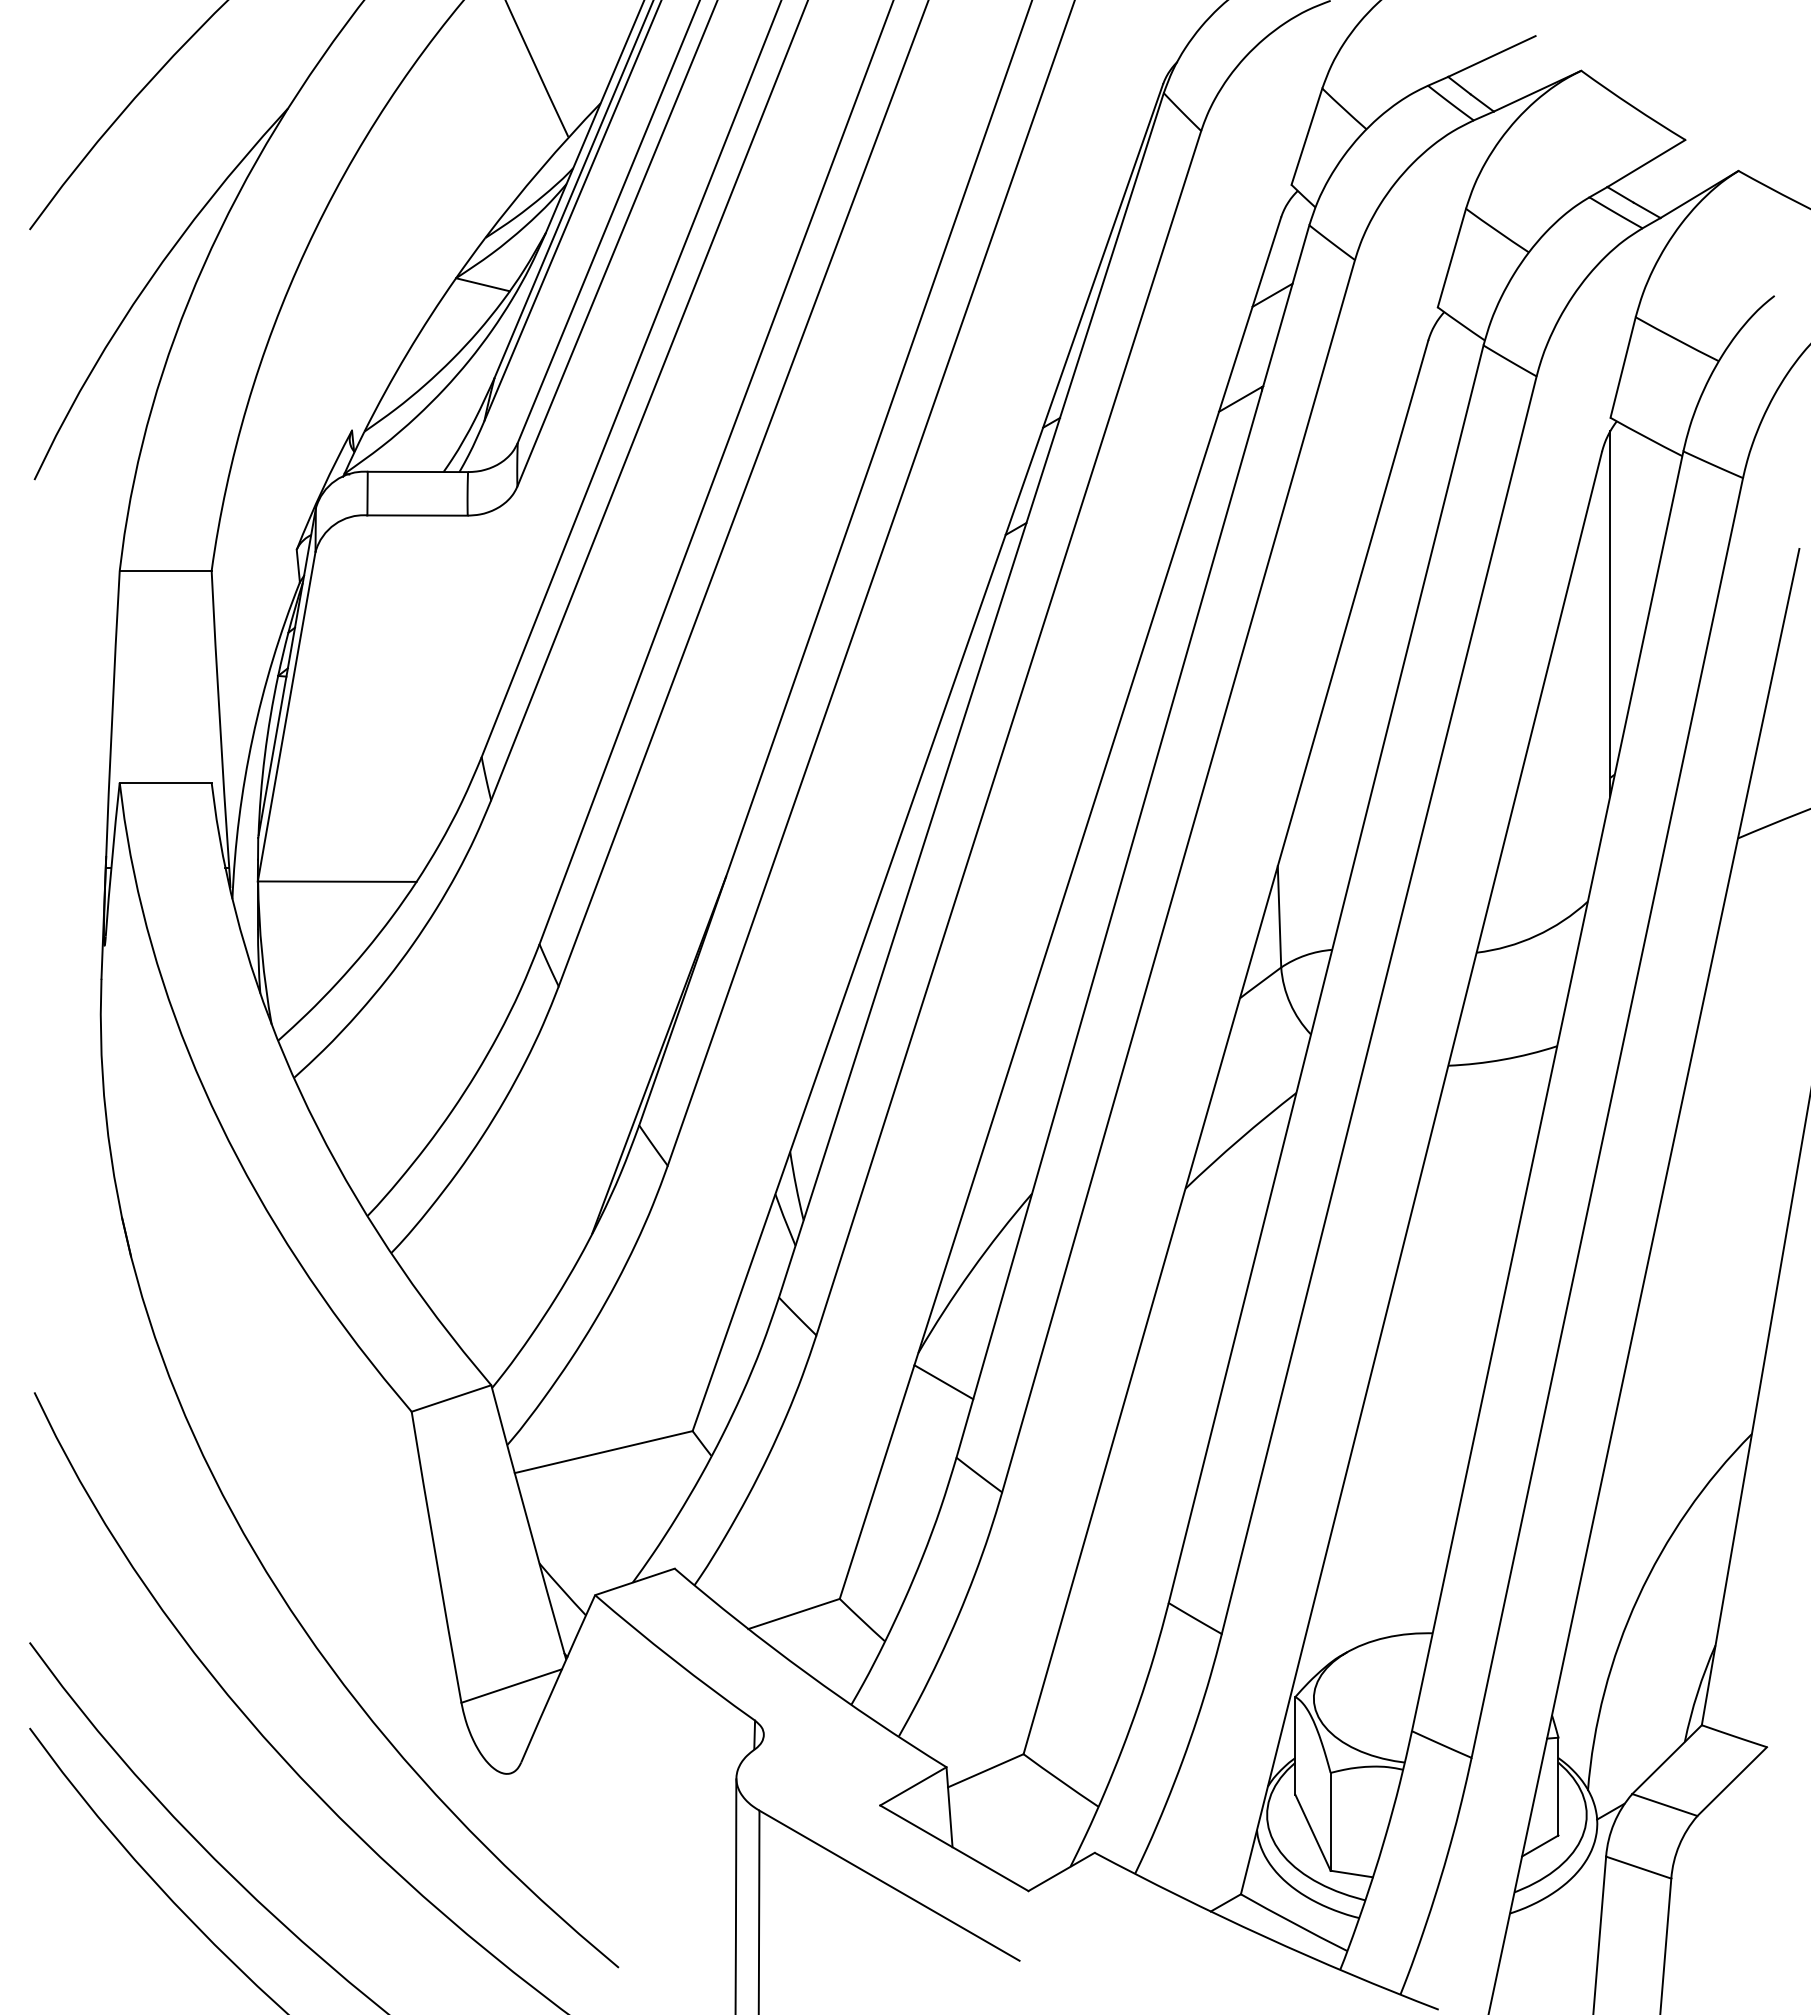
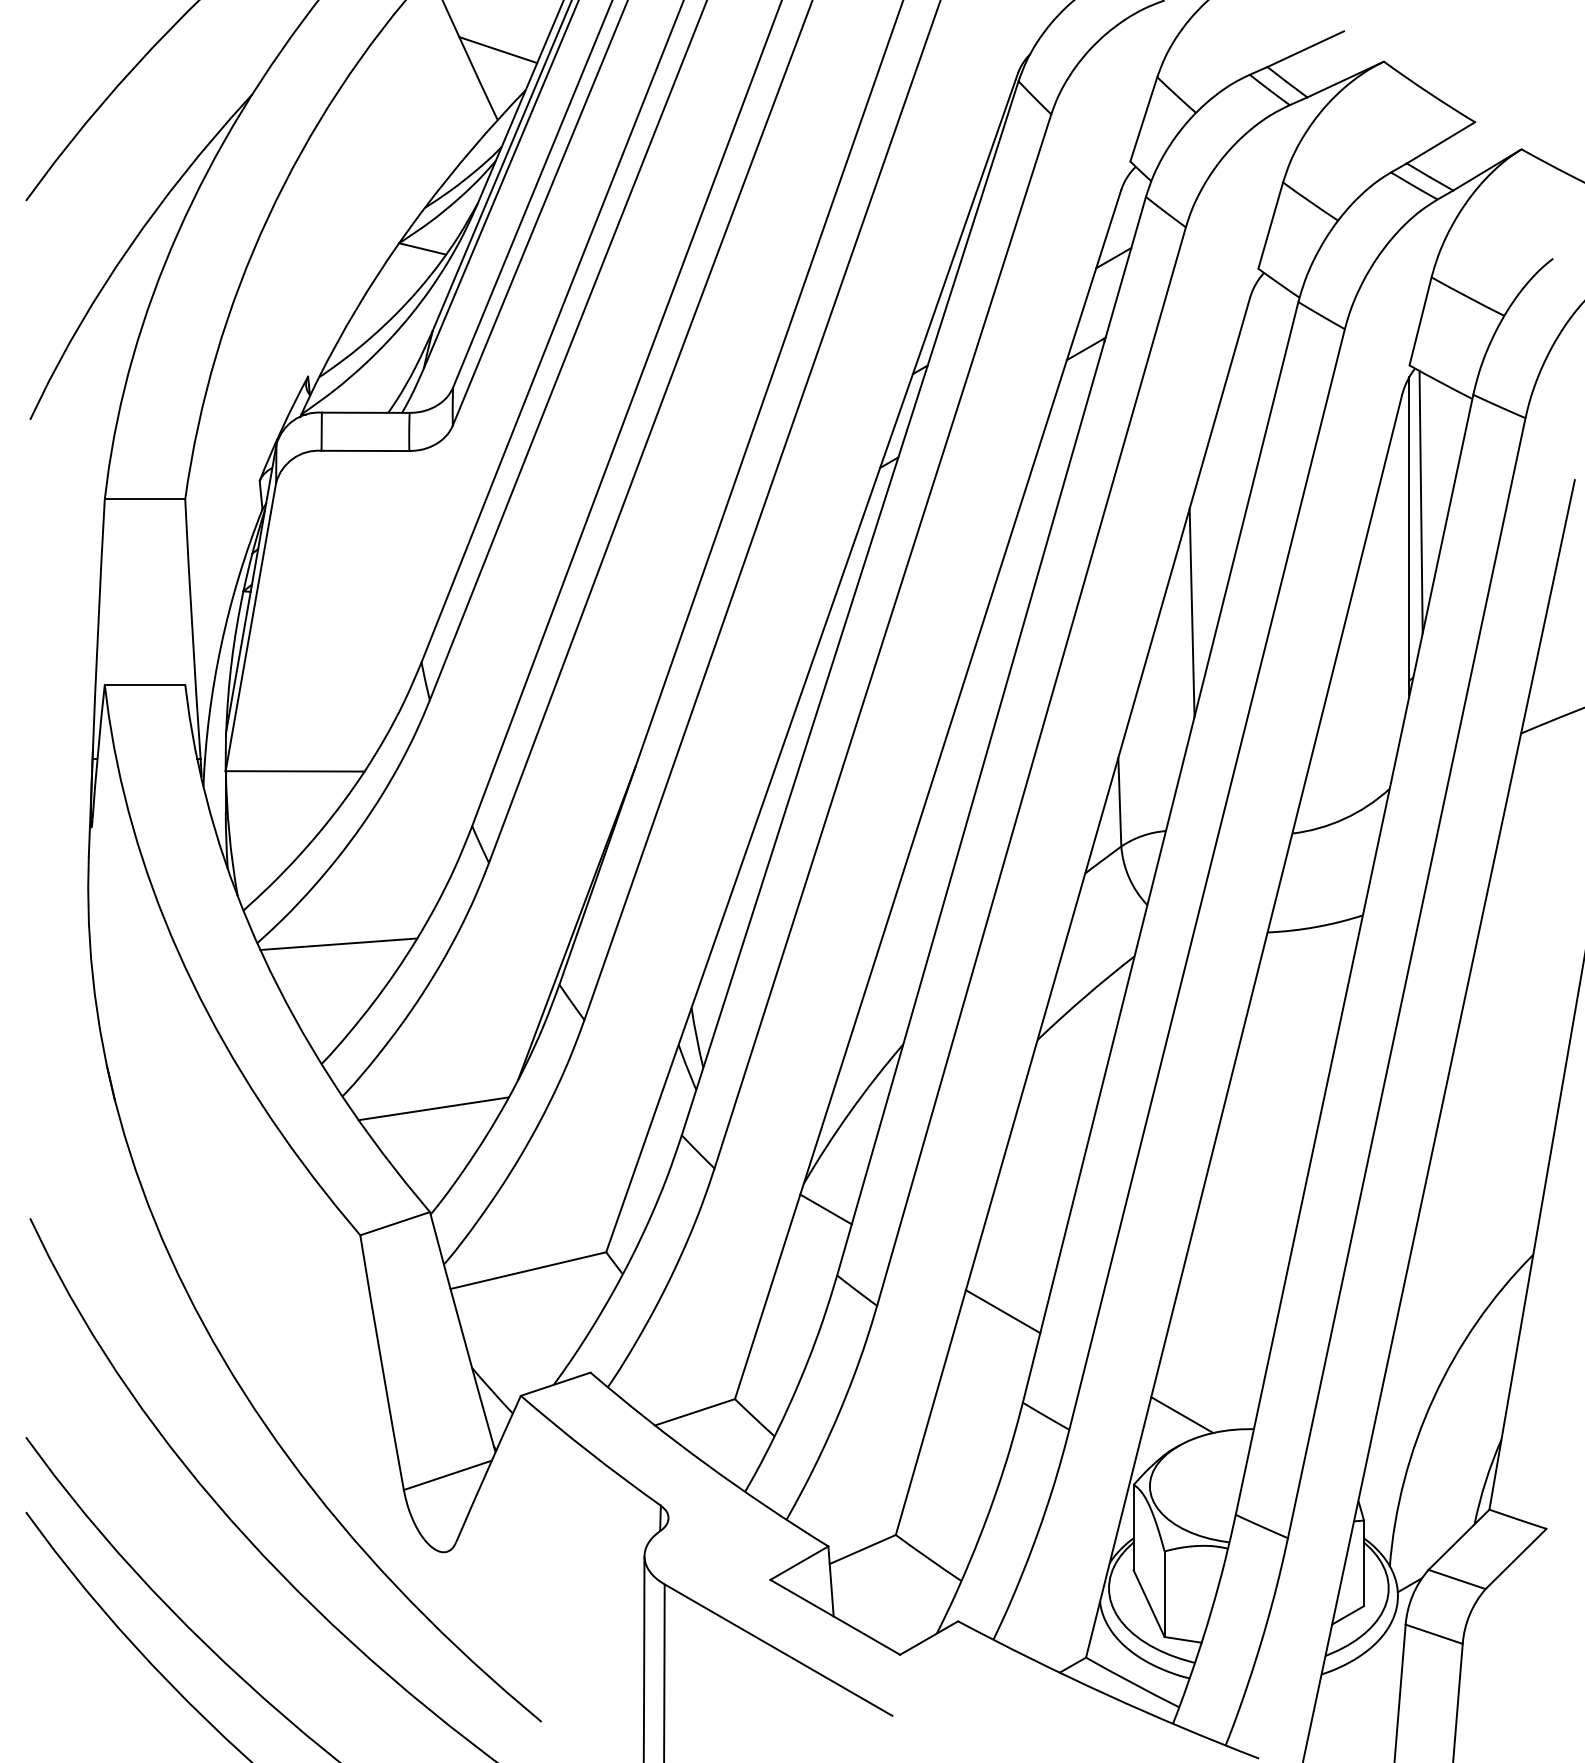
line: (568, 57) -> (497, 50), added
line: (1623, 574) -> (1420, 502), added
line: (1361, 700) -> (1191, 612), added
line: (386, 1078) -> (338, 943), added
line: (495, 1267) -> (433, 1109), added
line: (1145, 1498) -> (1002, 1311), added
line: (1350, 1616) -> (1181, 1414), added

